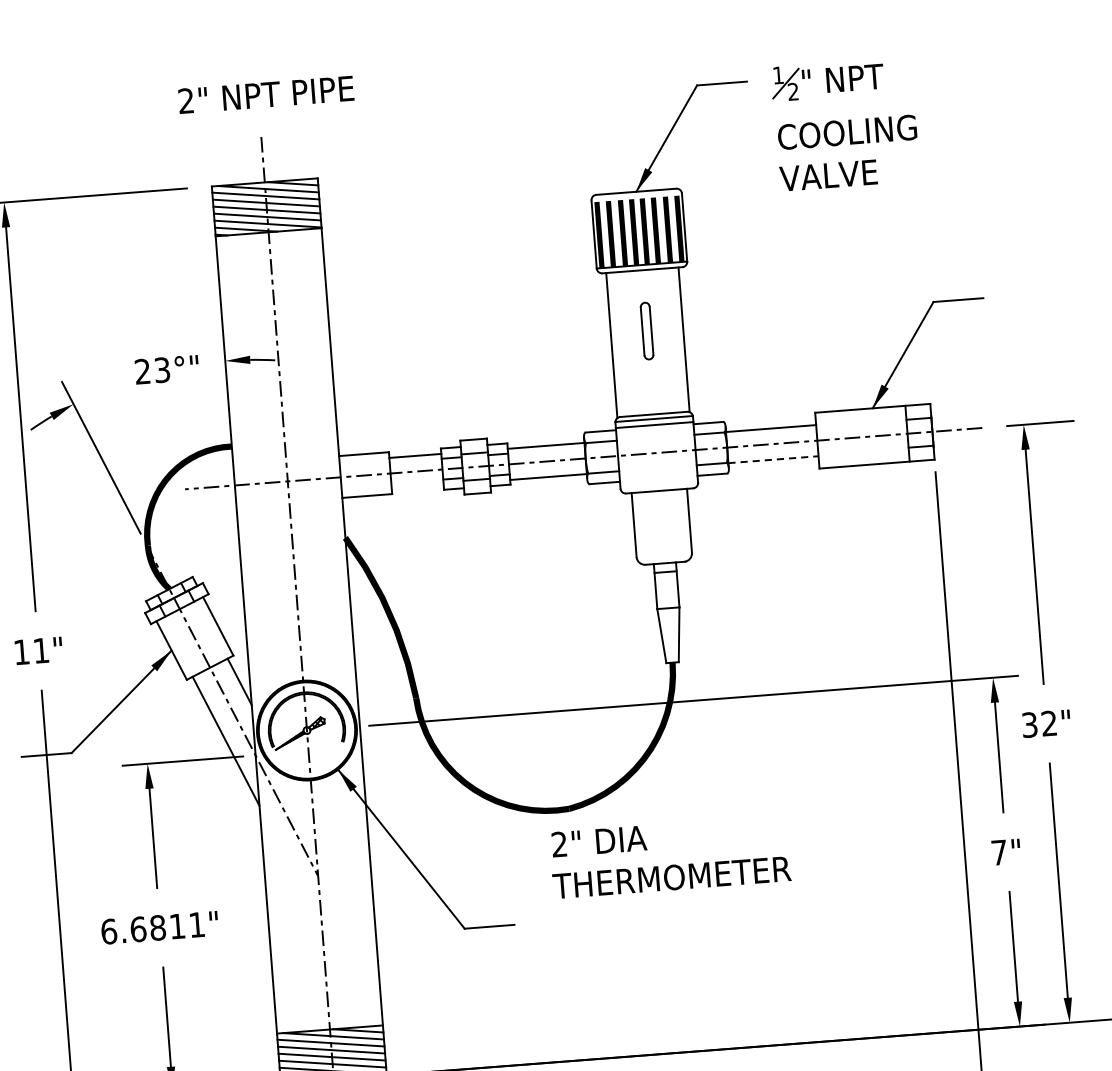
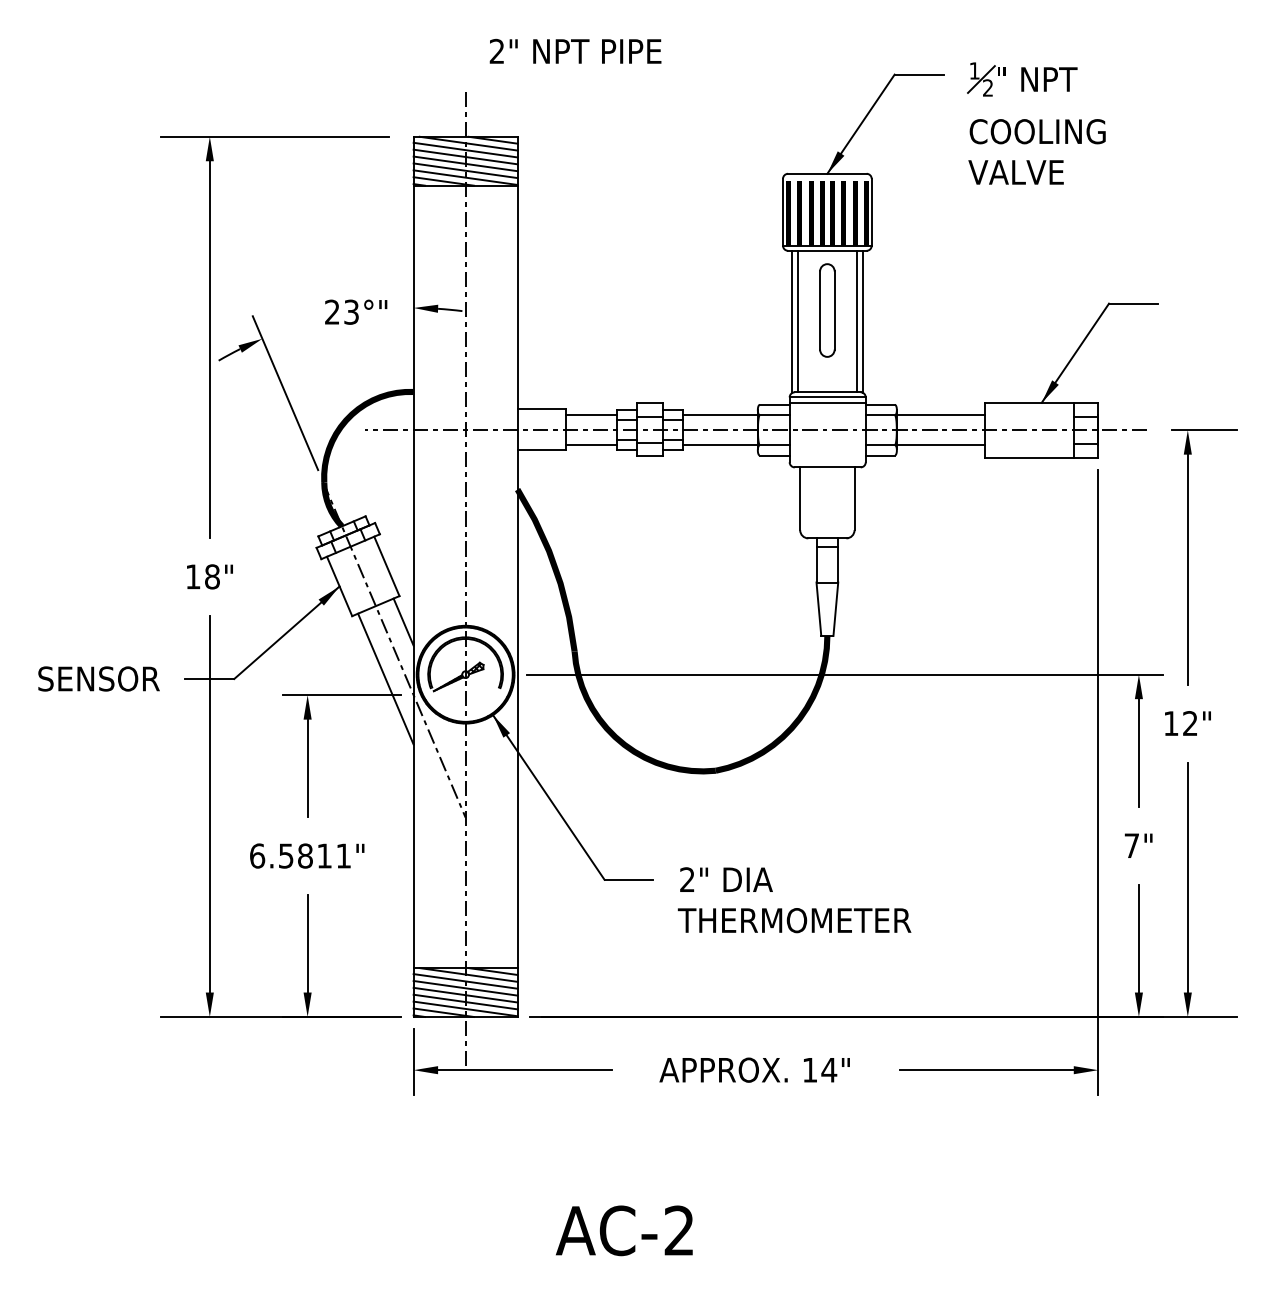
text: (266, 93) -> (575, 50), moved
part: (647, 331) -> (827, 310), size x1.67
line: (678, 339) -> (857, 321), added
line: (617, 344) -> (797, 321), added
line: (773, 459) -> (941, 445), dashed -> solid
line: (417, 487) -> (591, 445), added
text: (41, 650) -> (212, 576), 11" -> 18"
text: (1030, 724) -> (1171, 723), 32" -> 12"
text: (670, 857) -> (794, 900), moved
text: (137, 928) -> (285, 855), 6.6811" -> 6.5811"

